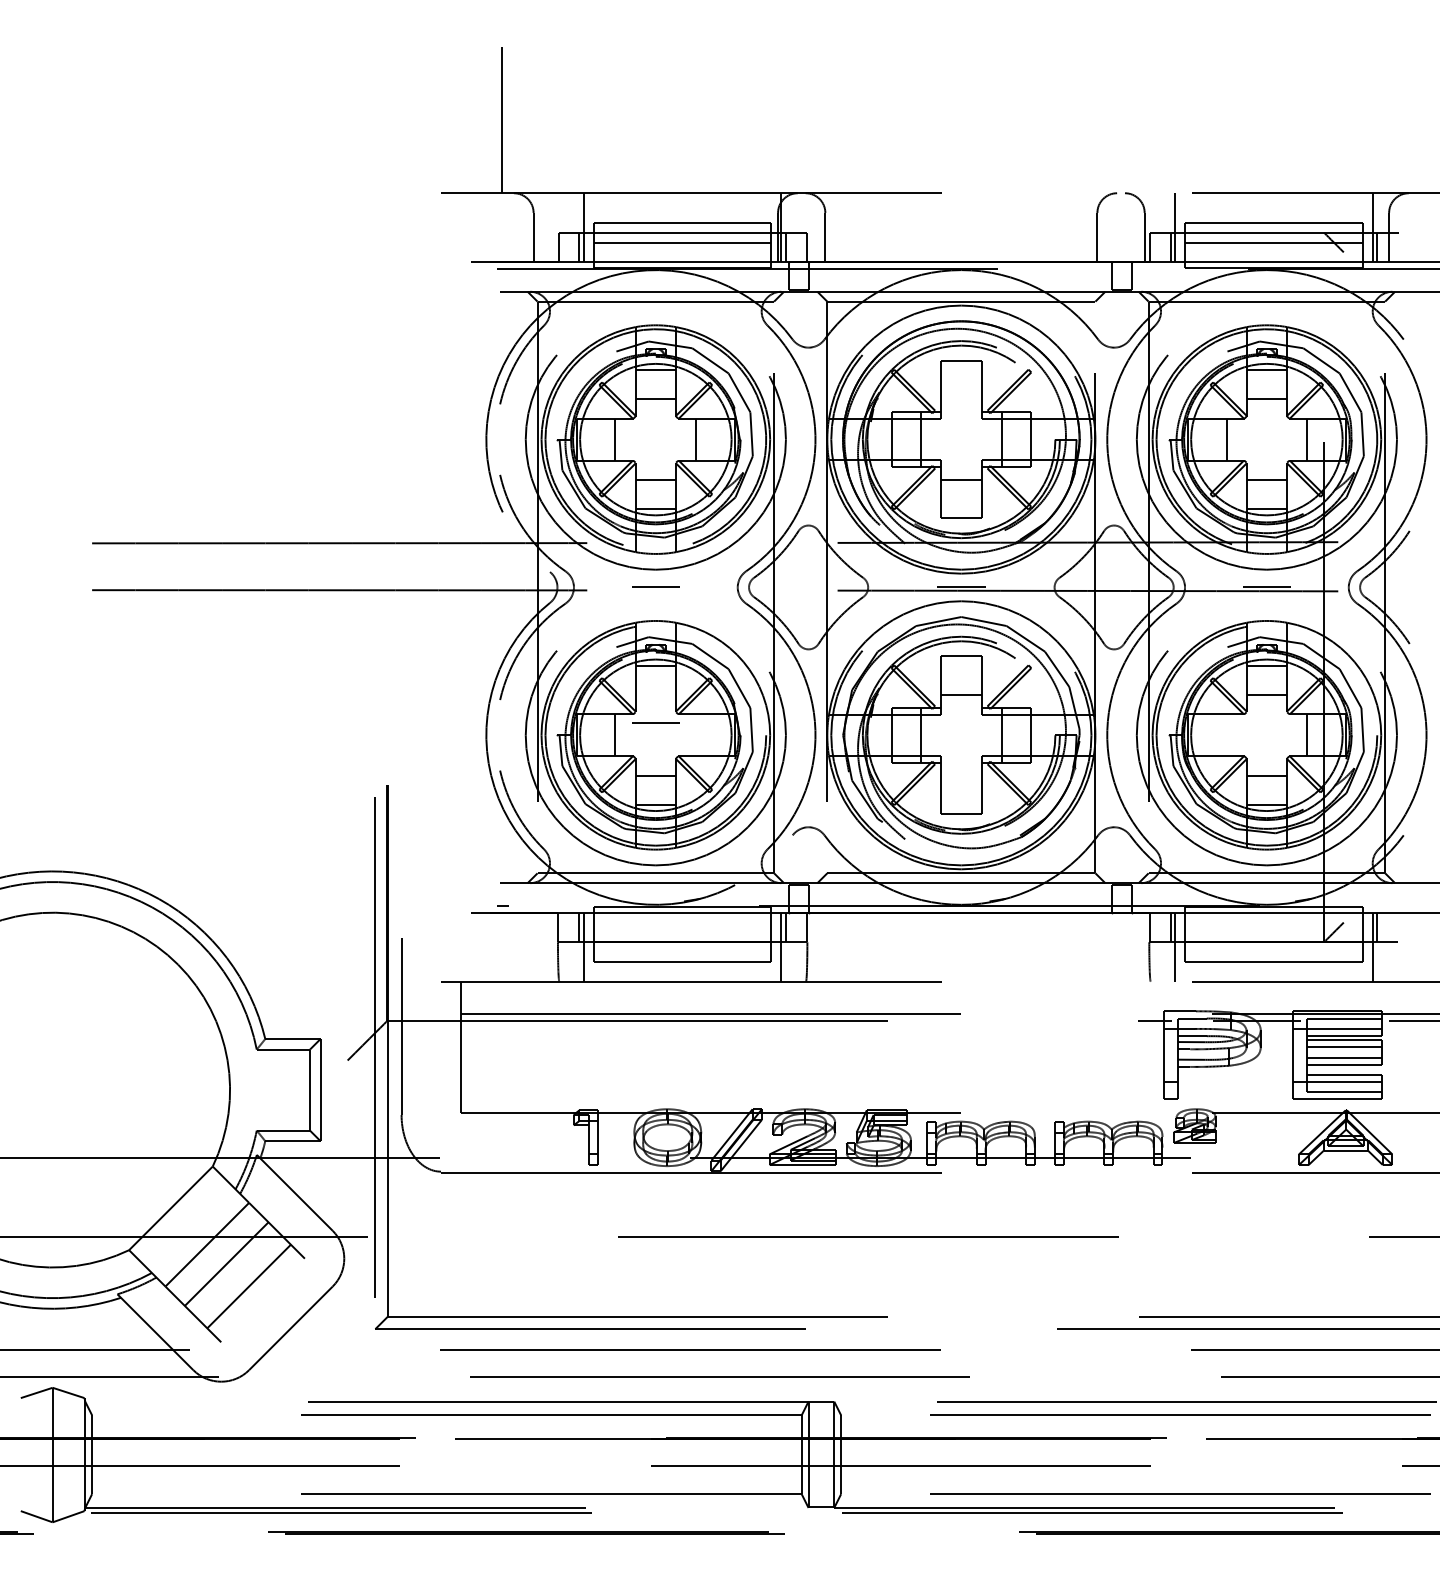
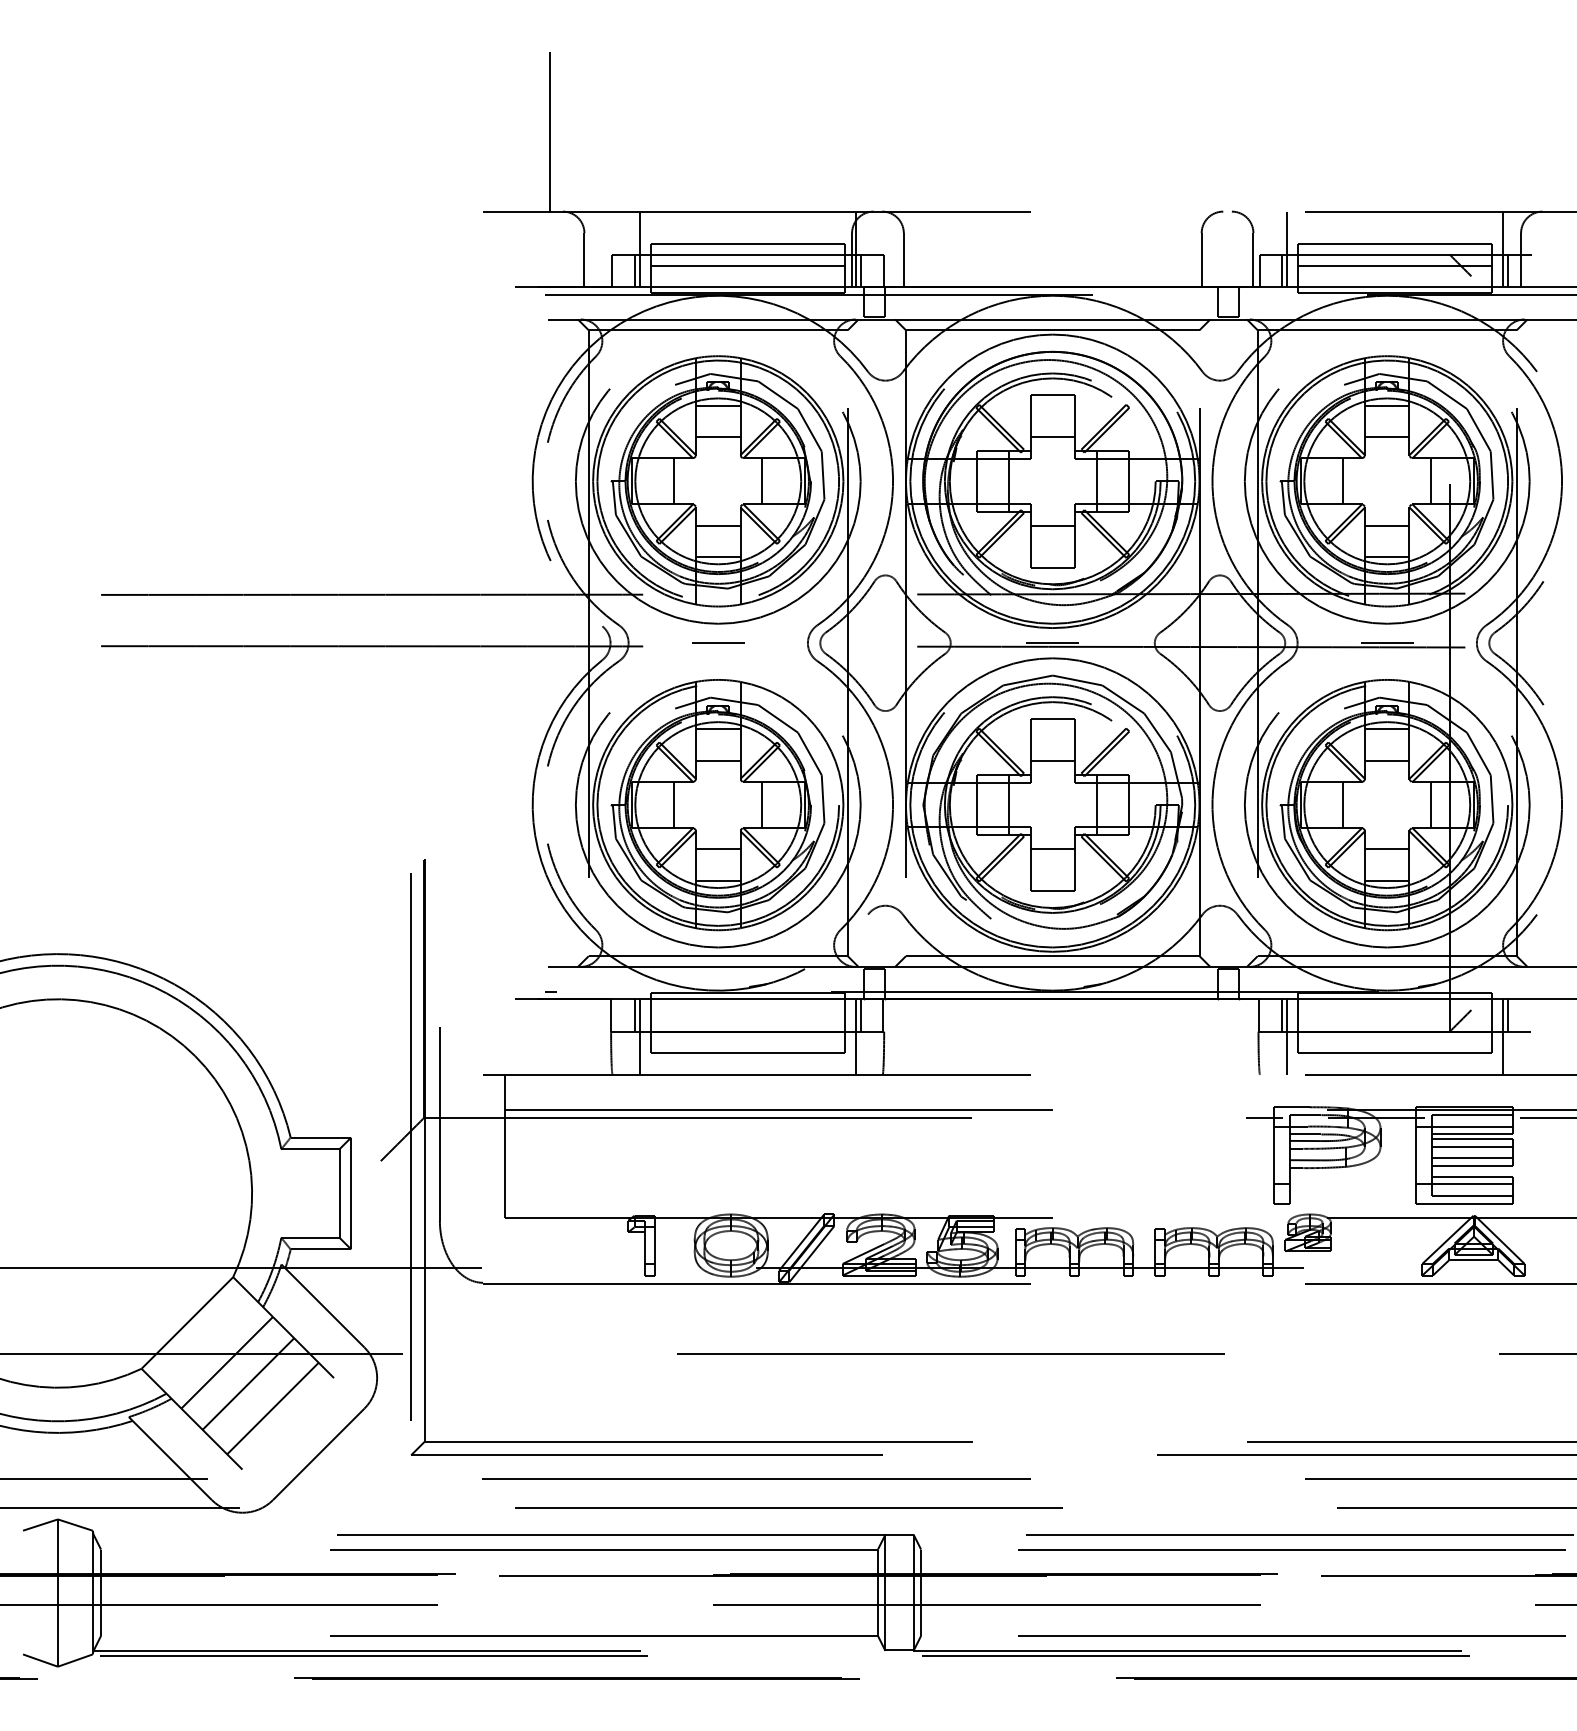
line: (961, 399) -> (1052, 437), added
line: (656, 694) -> (718, 760), added
line: (656, 721) -> (718, 790), removed
line: (696, 734) -> (762, 804), added
line: (1226, 734) -> (1343, 804), added
line: (961, 775) -> (1052, 849), added

